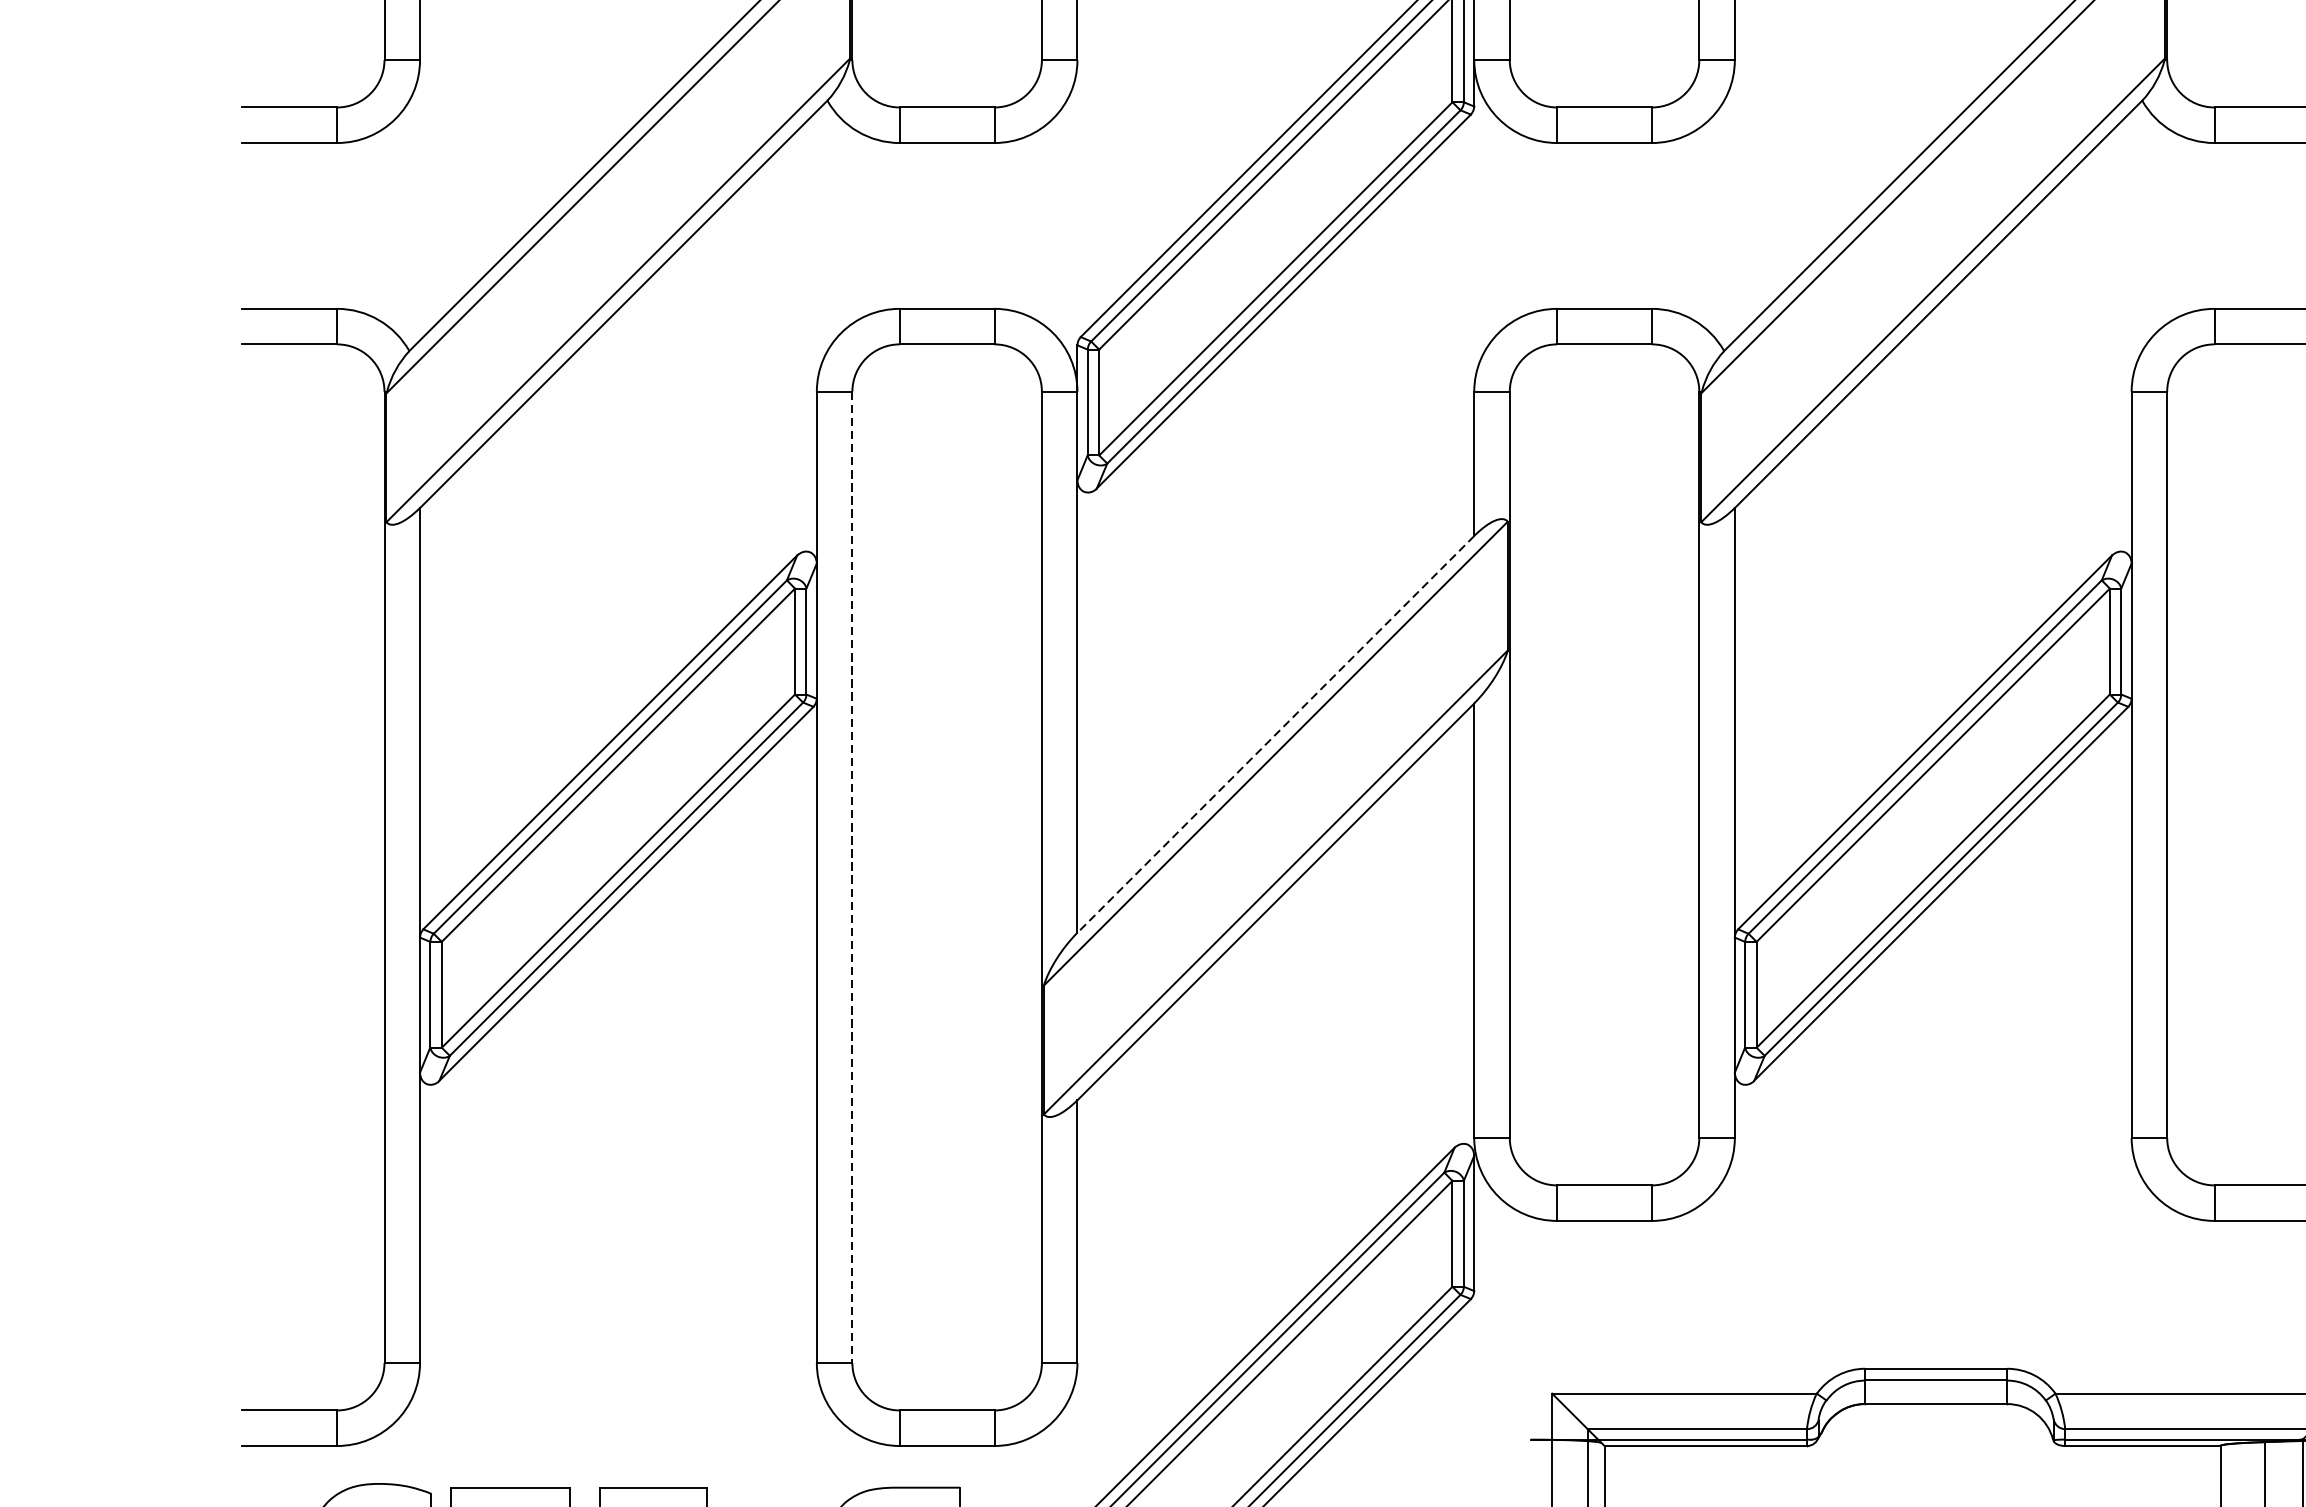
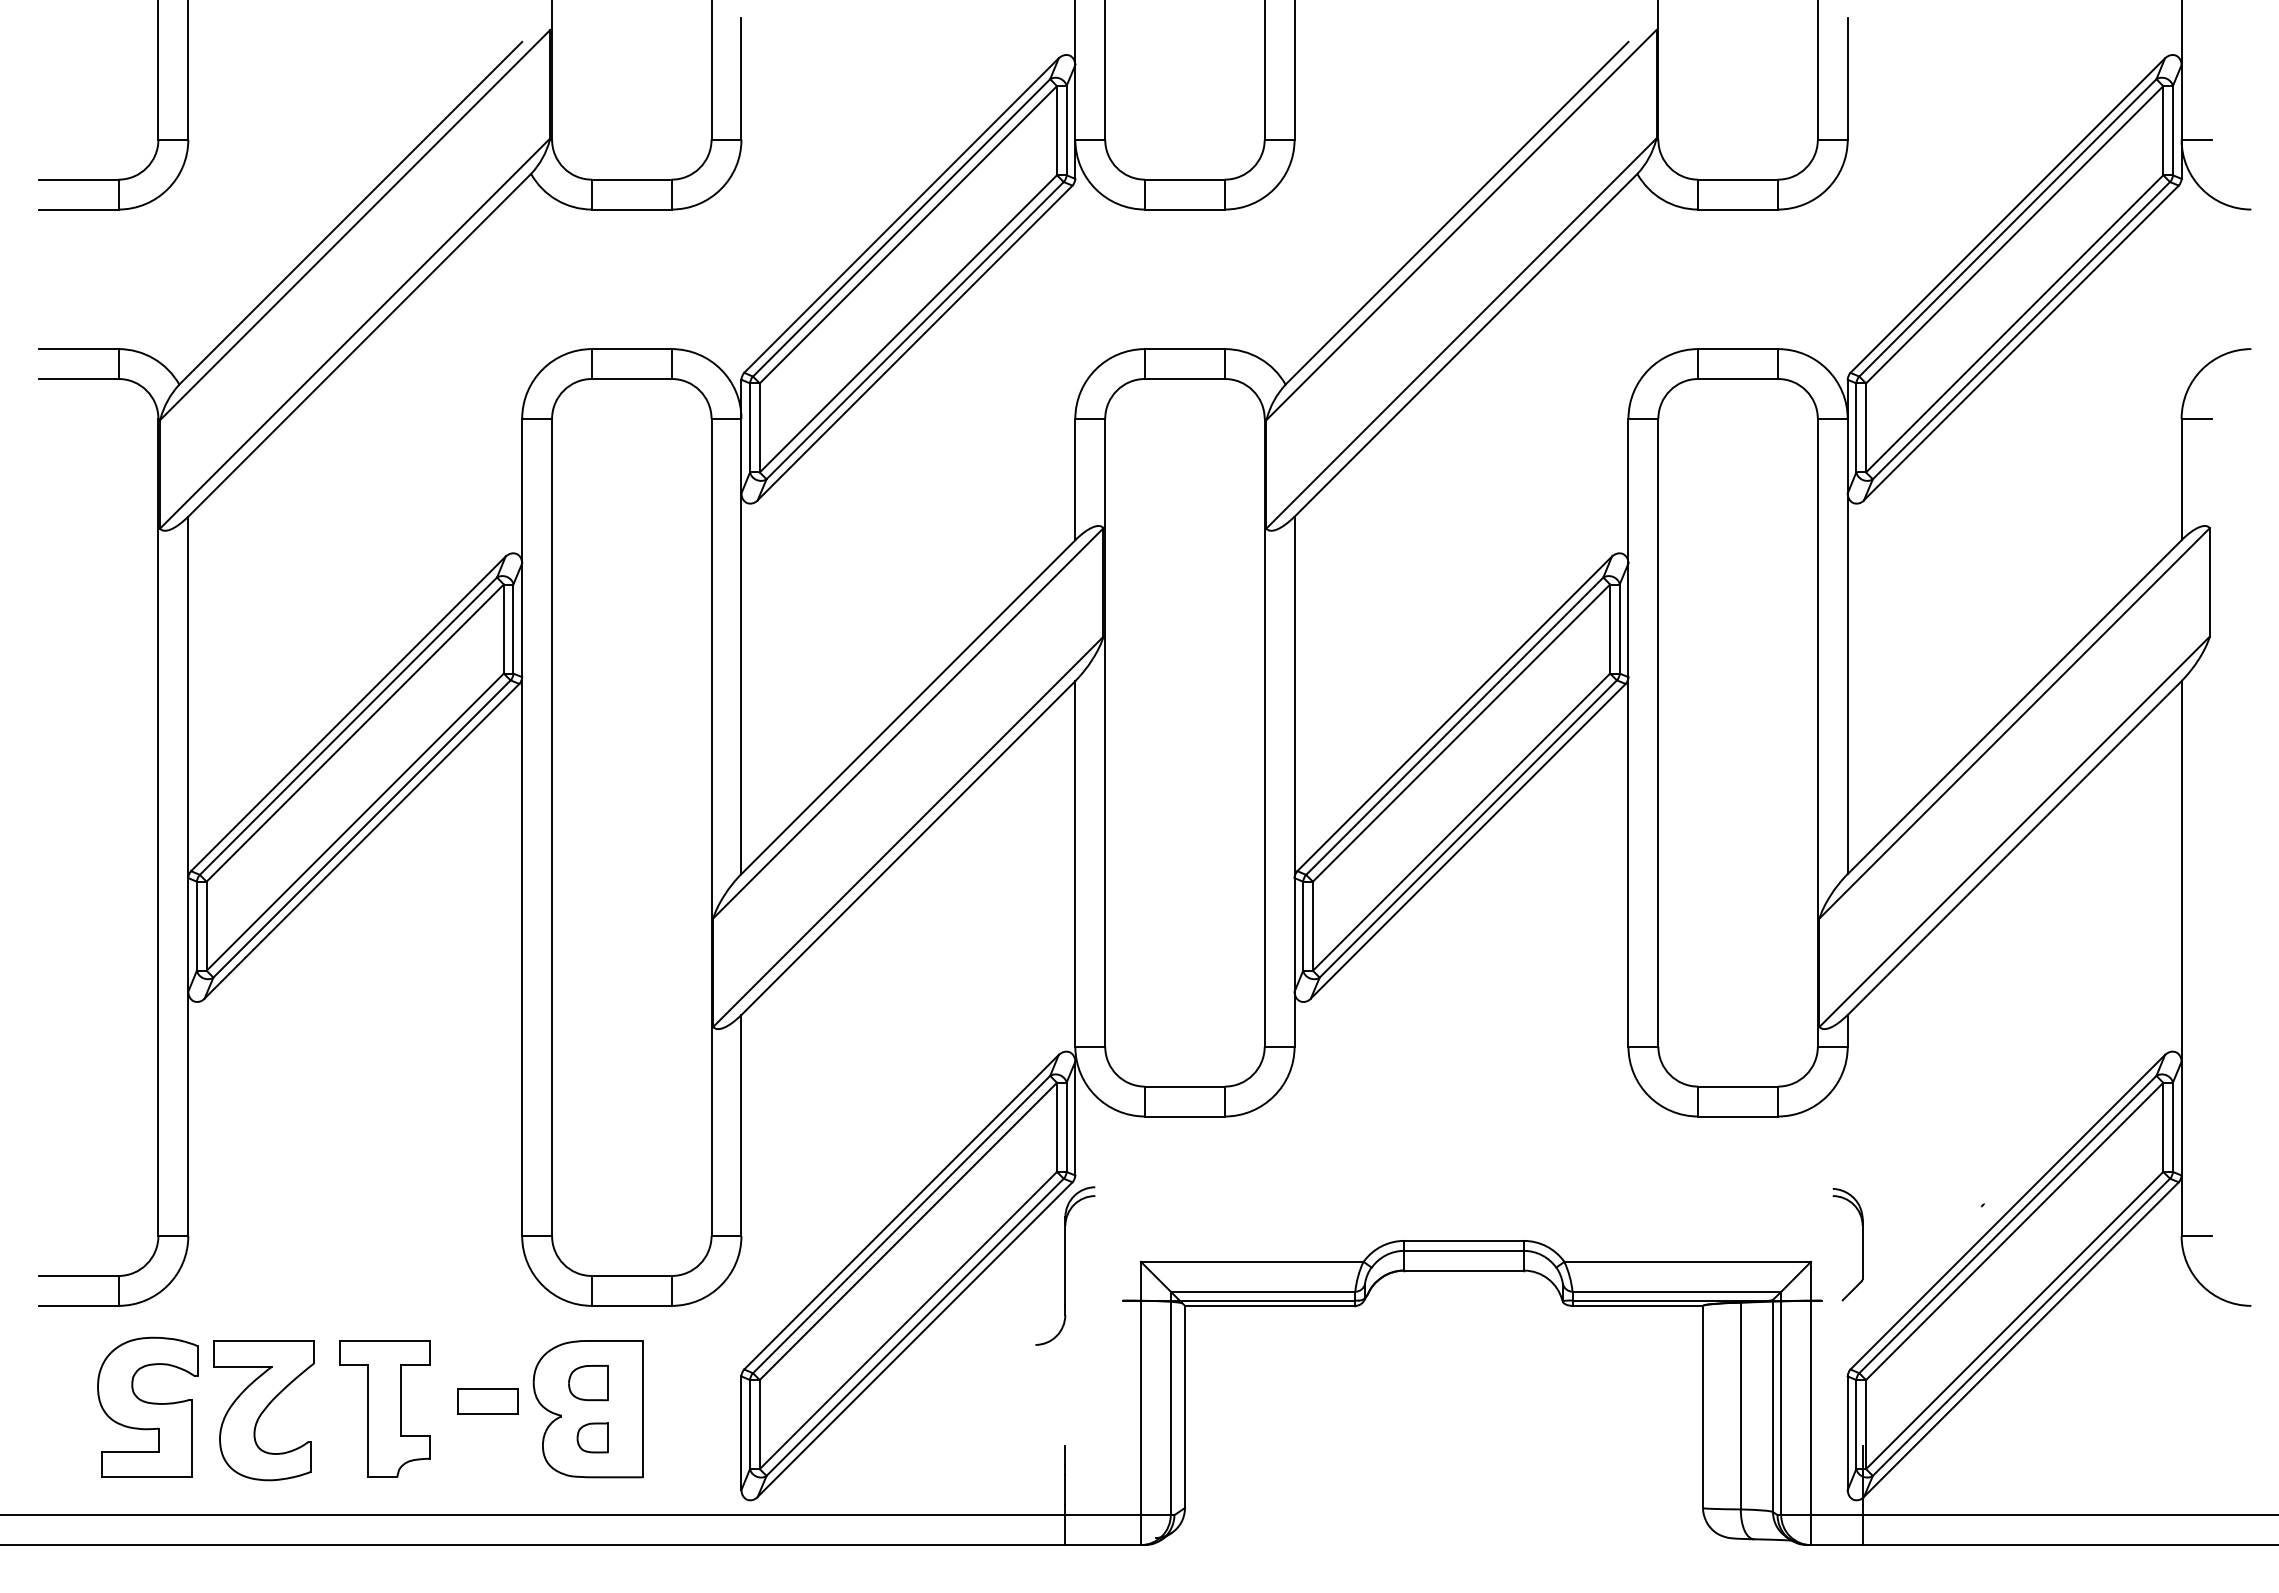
line: (1275, 734) -> (908, 707), dashed -> solid
line: (852, 877) -> (552, 827), dashed -> solid
part: (1462, 1397) -> (1065, 1265), added

